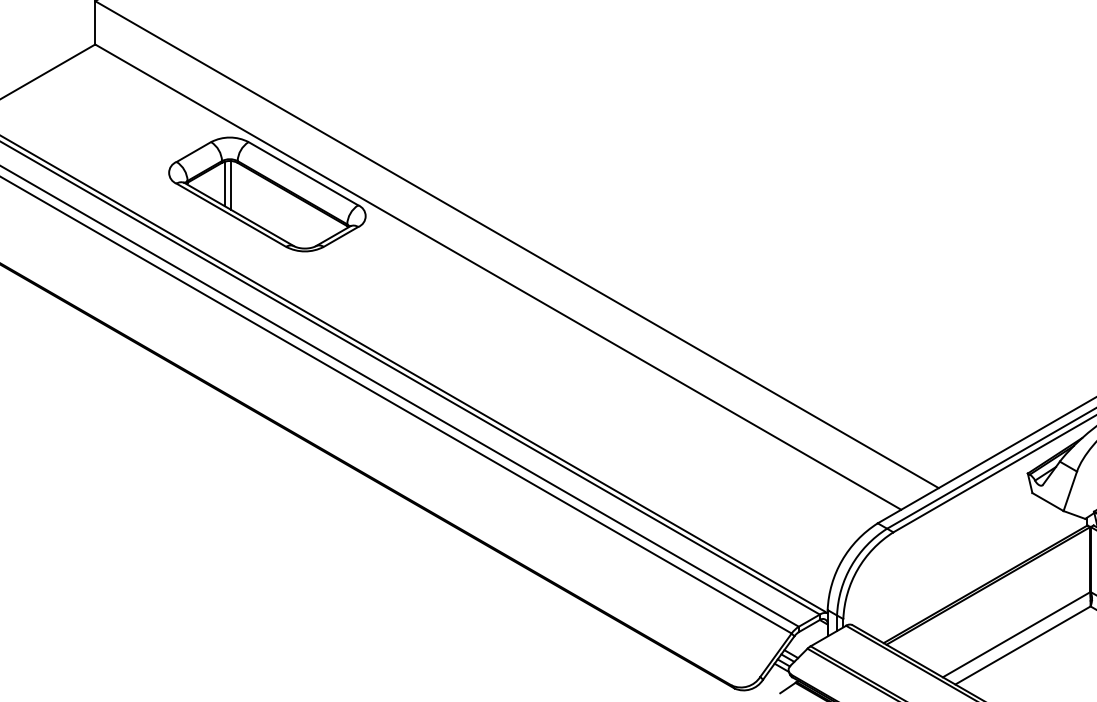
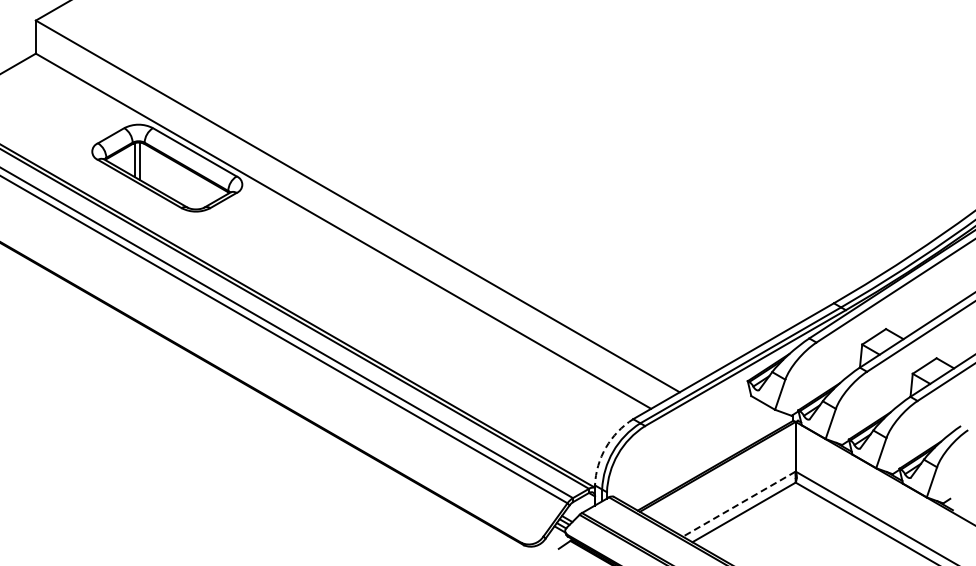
arc: (841, 560) -> (605, 447), solid -> dashed
line: (1015, 635) -> (738, 504), solid -> dashed

